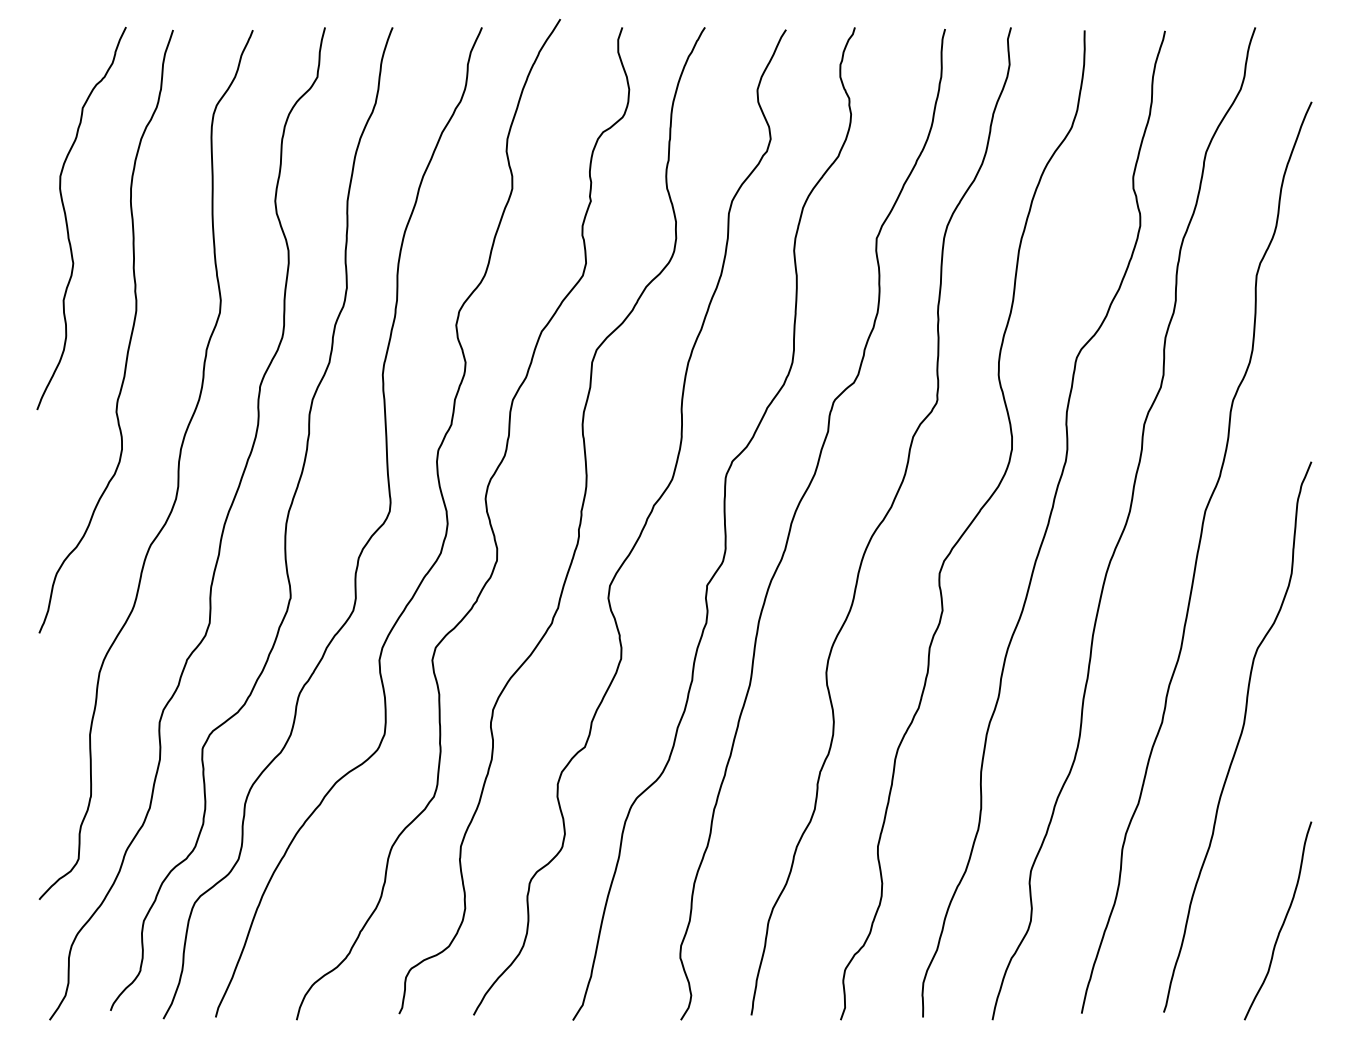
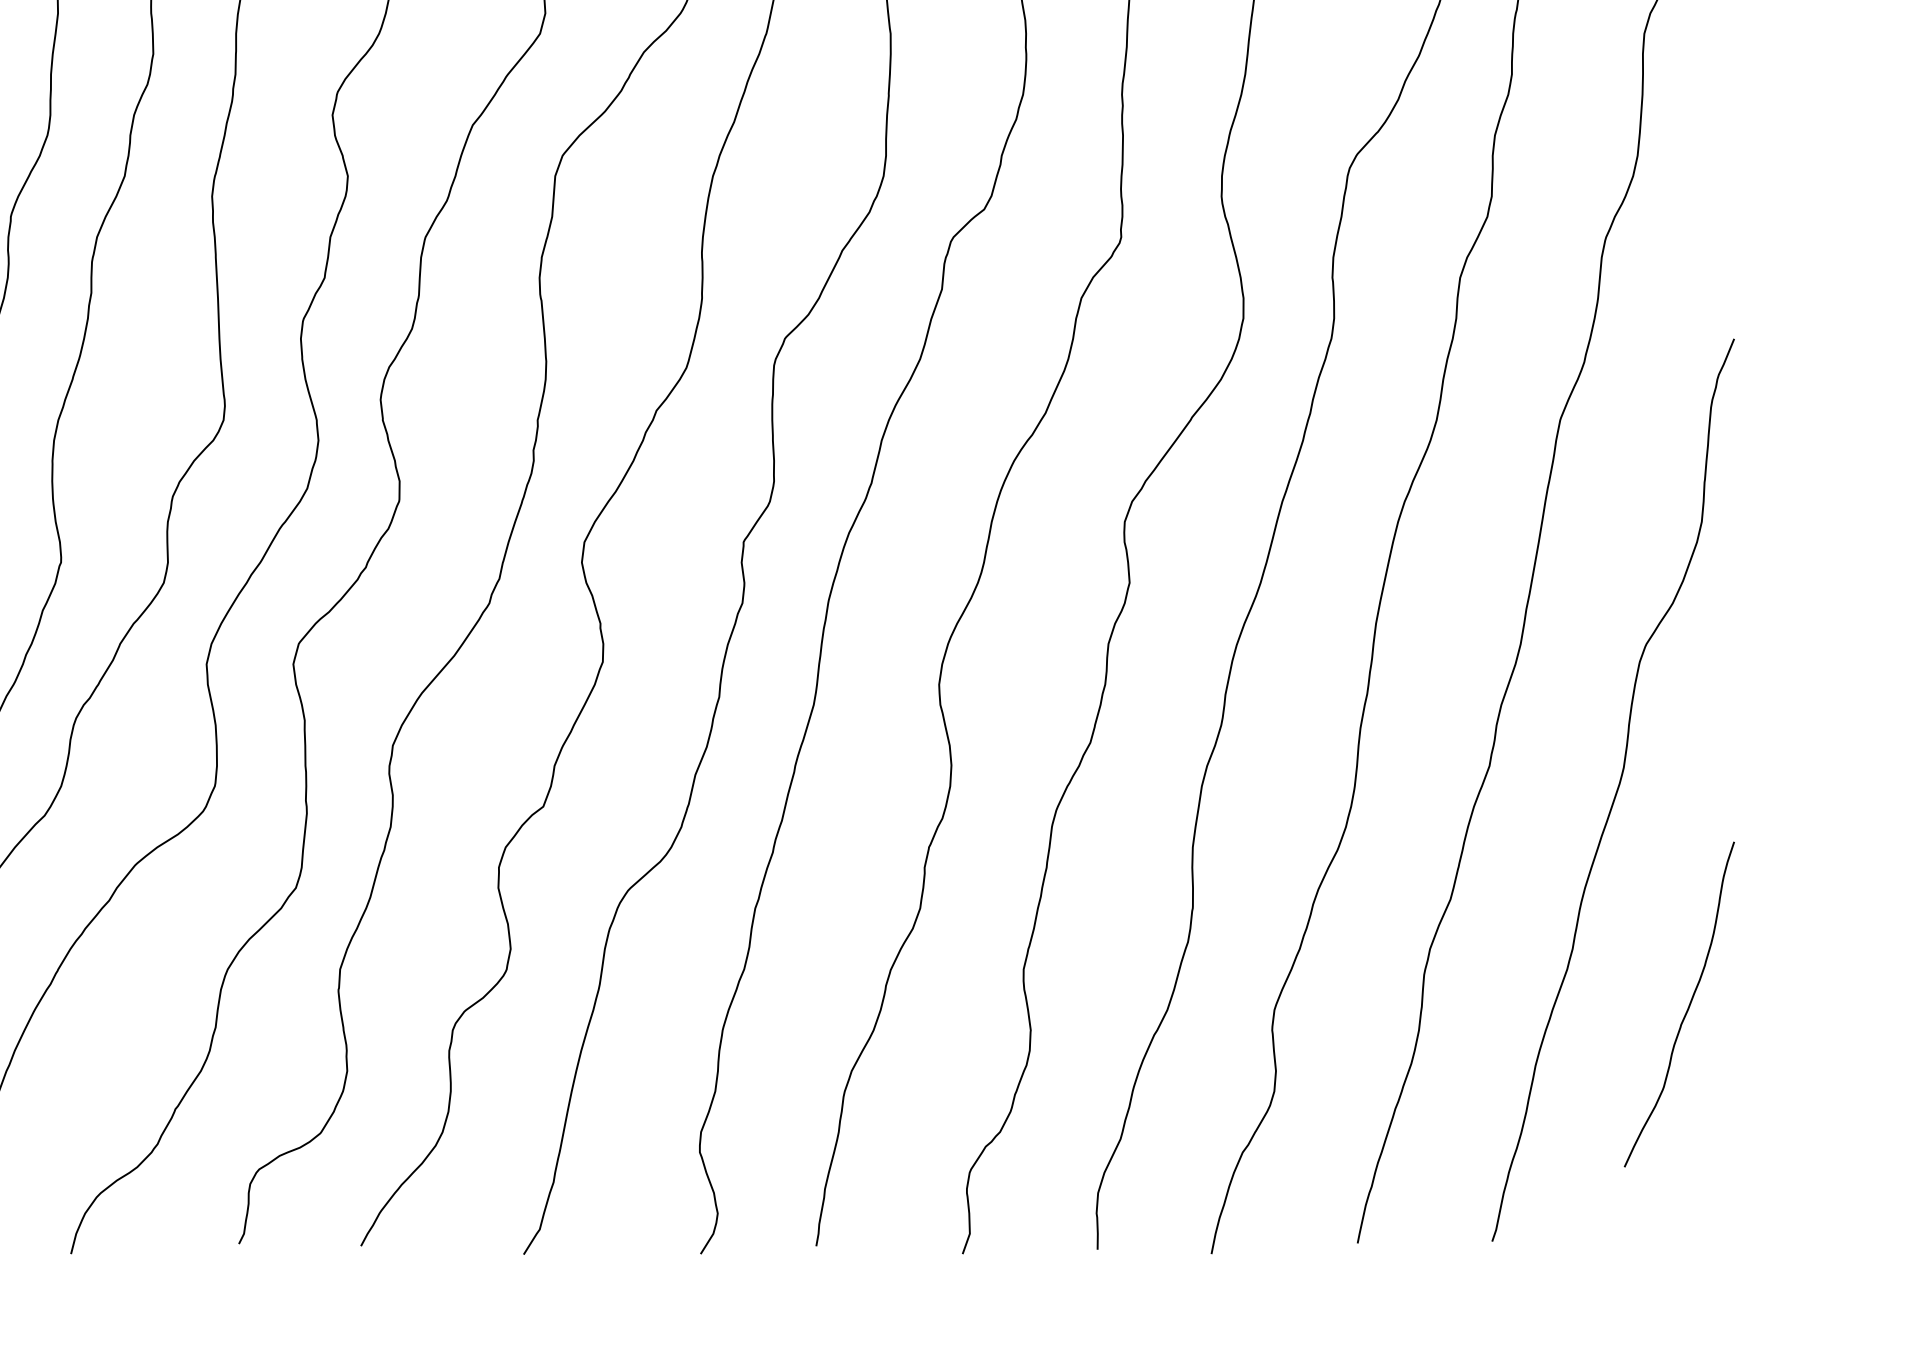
curve: (1282, 922) -> (1686, 1007), moved

